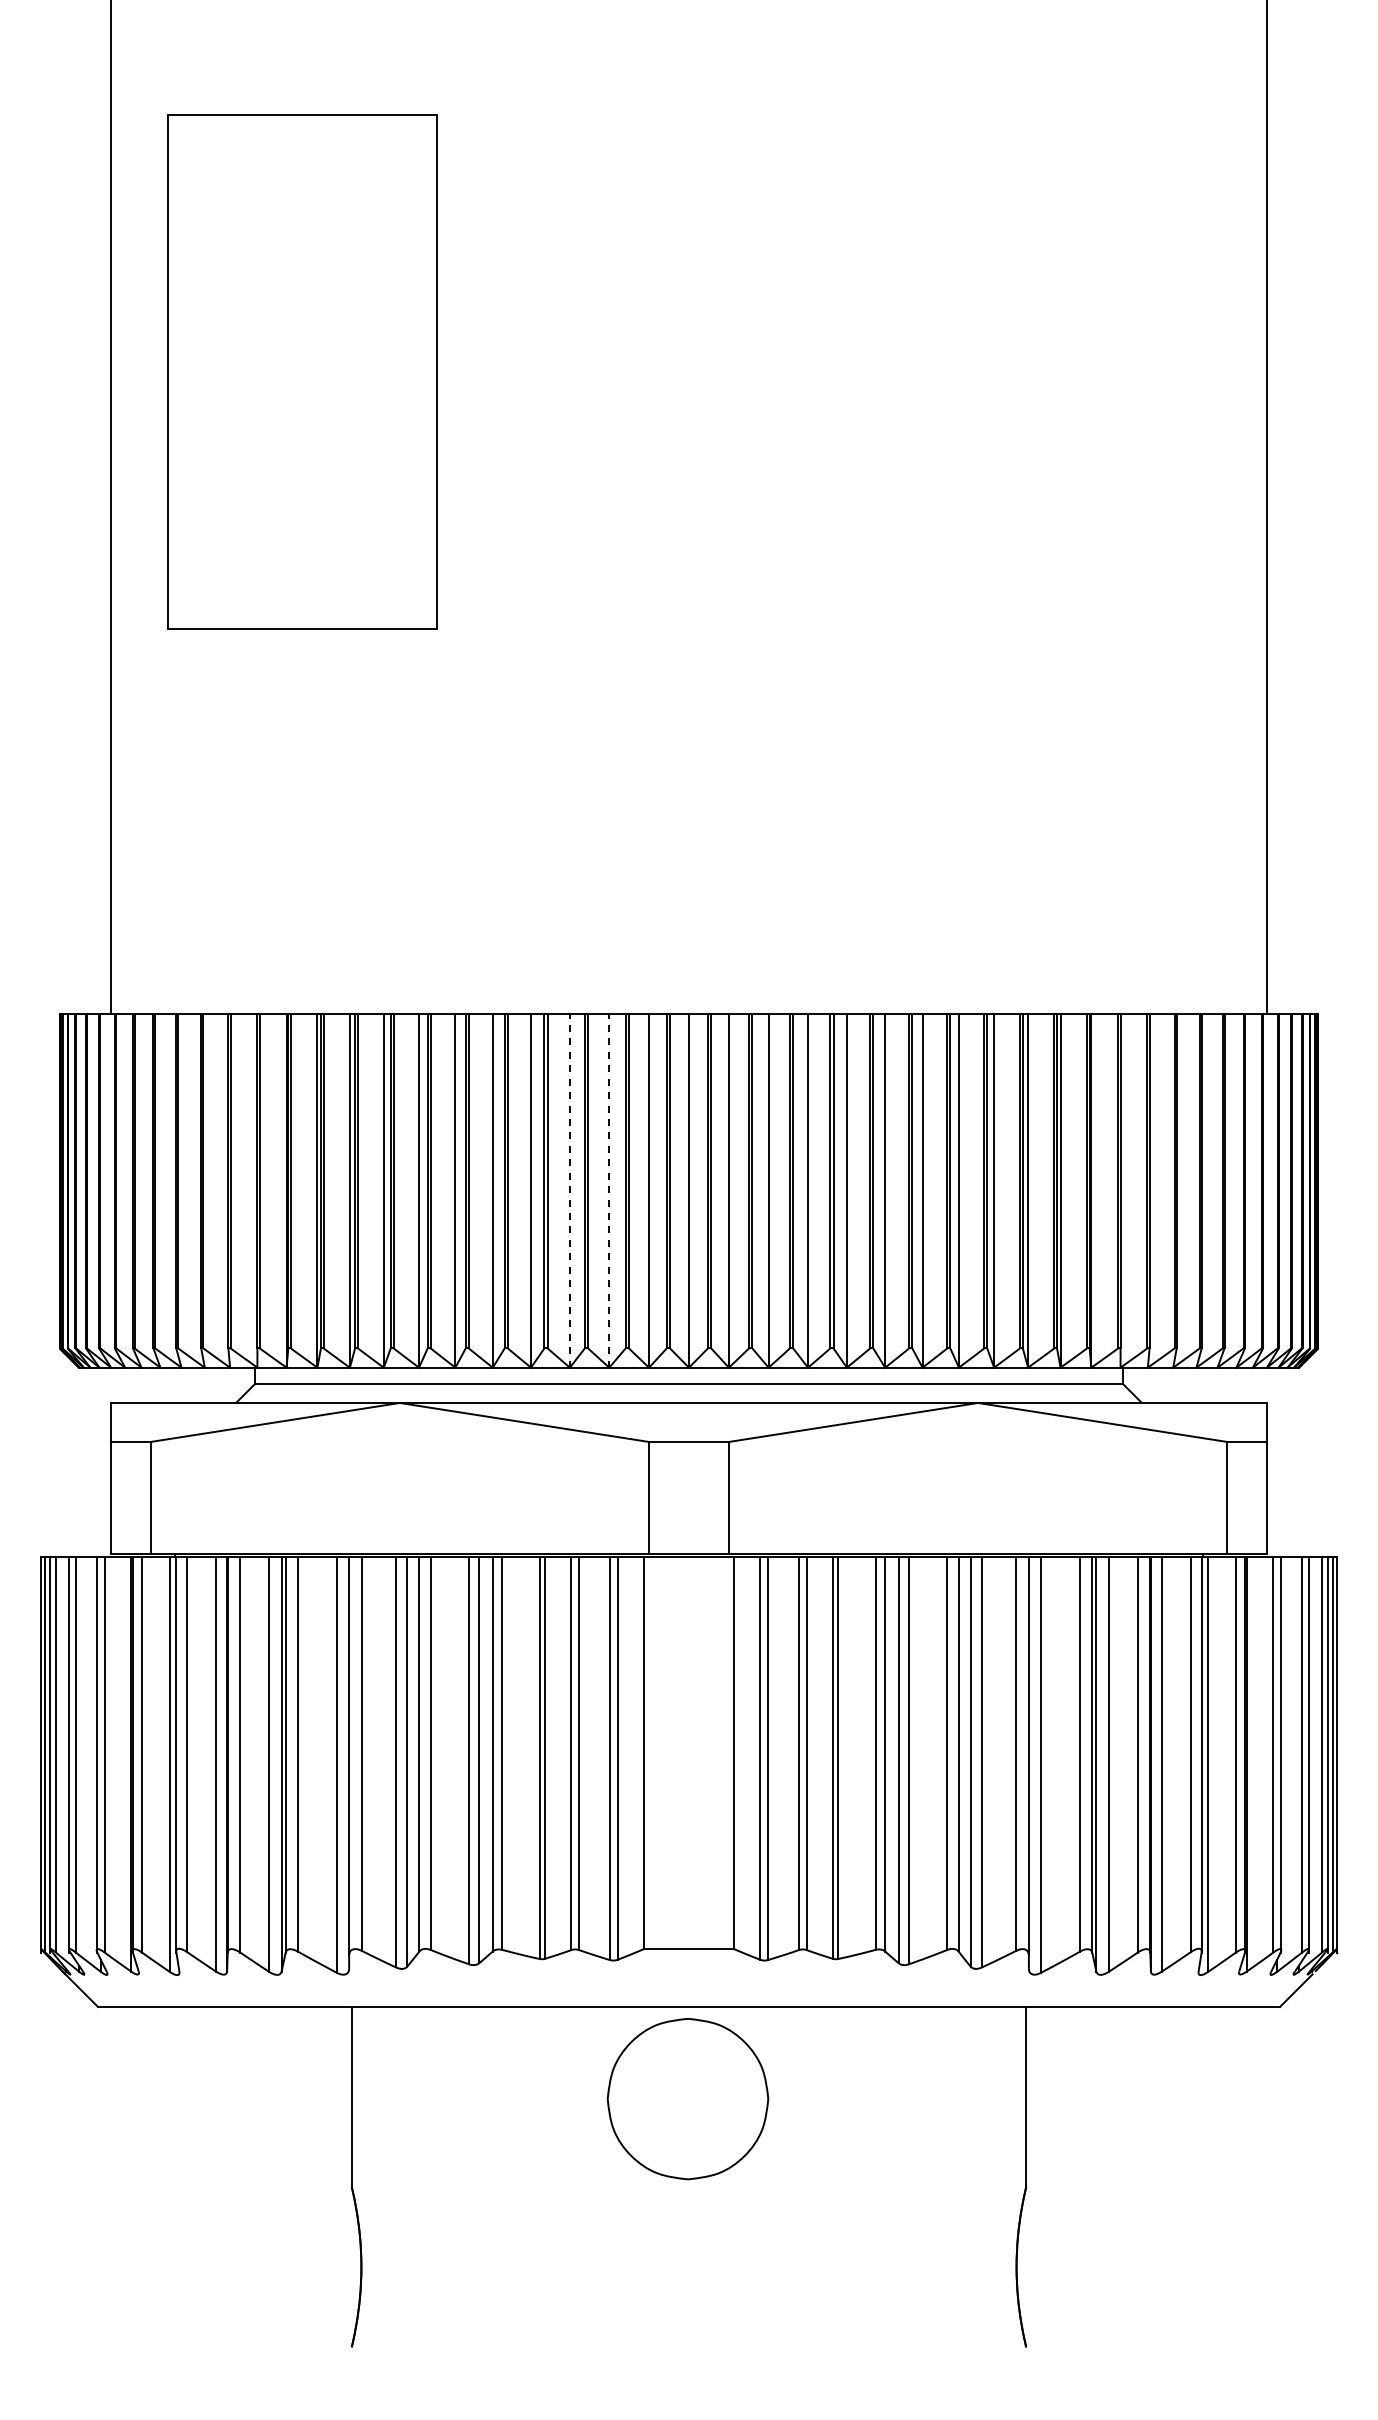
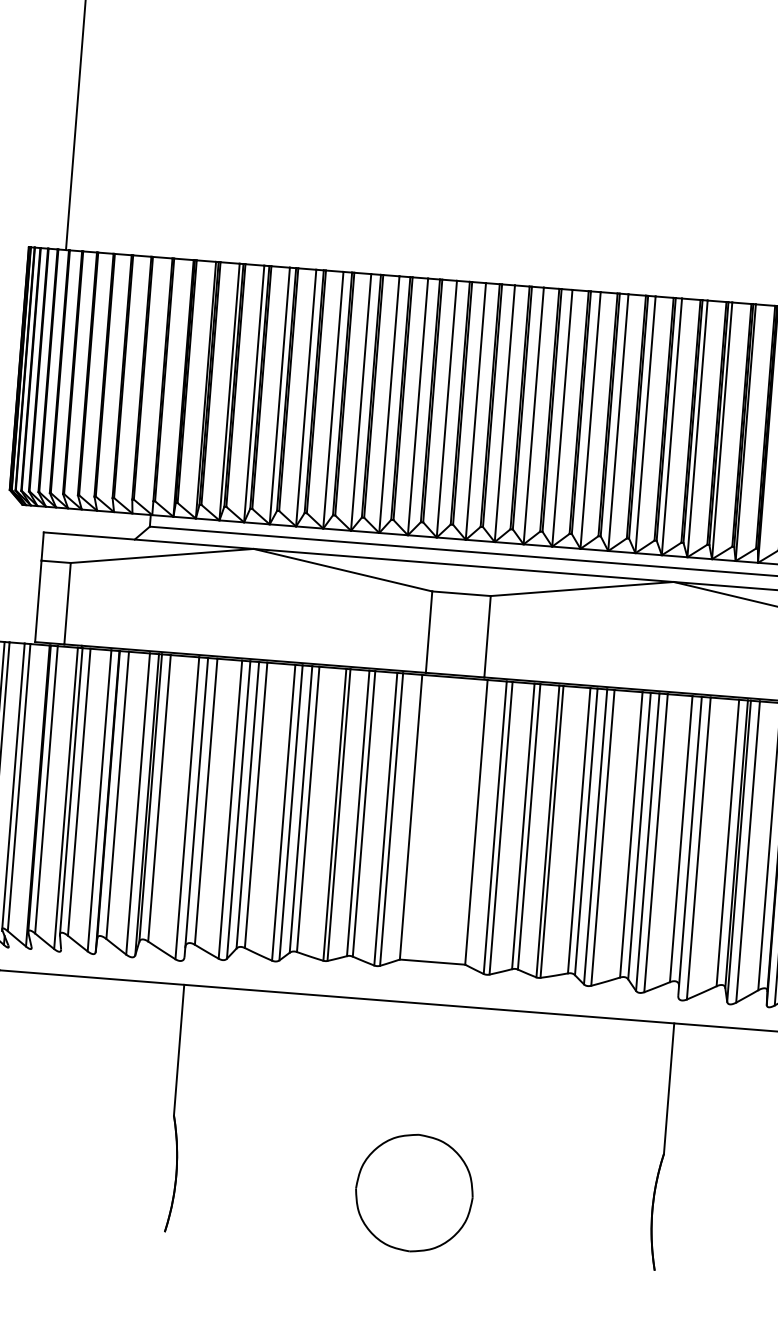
line: (569, 1190) -> (389, 404), dashed -> solid
line: (609, 1190) -> (418, 406), dashed -> solid
part: (687, 2099) -> (413, 1193), moved

